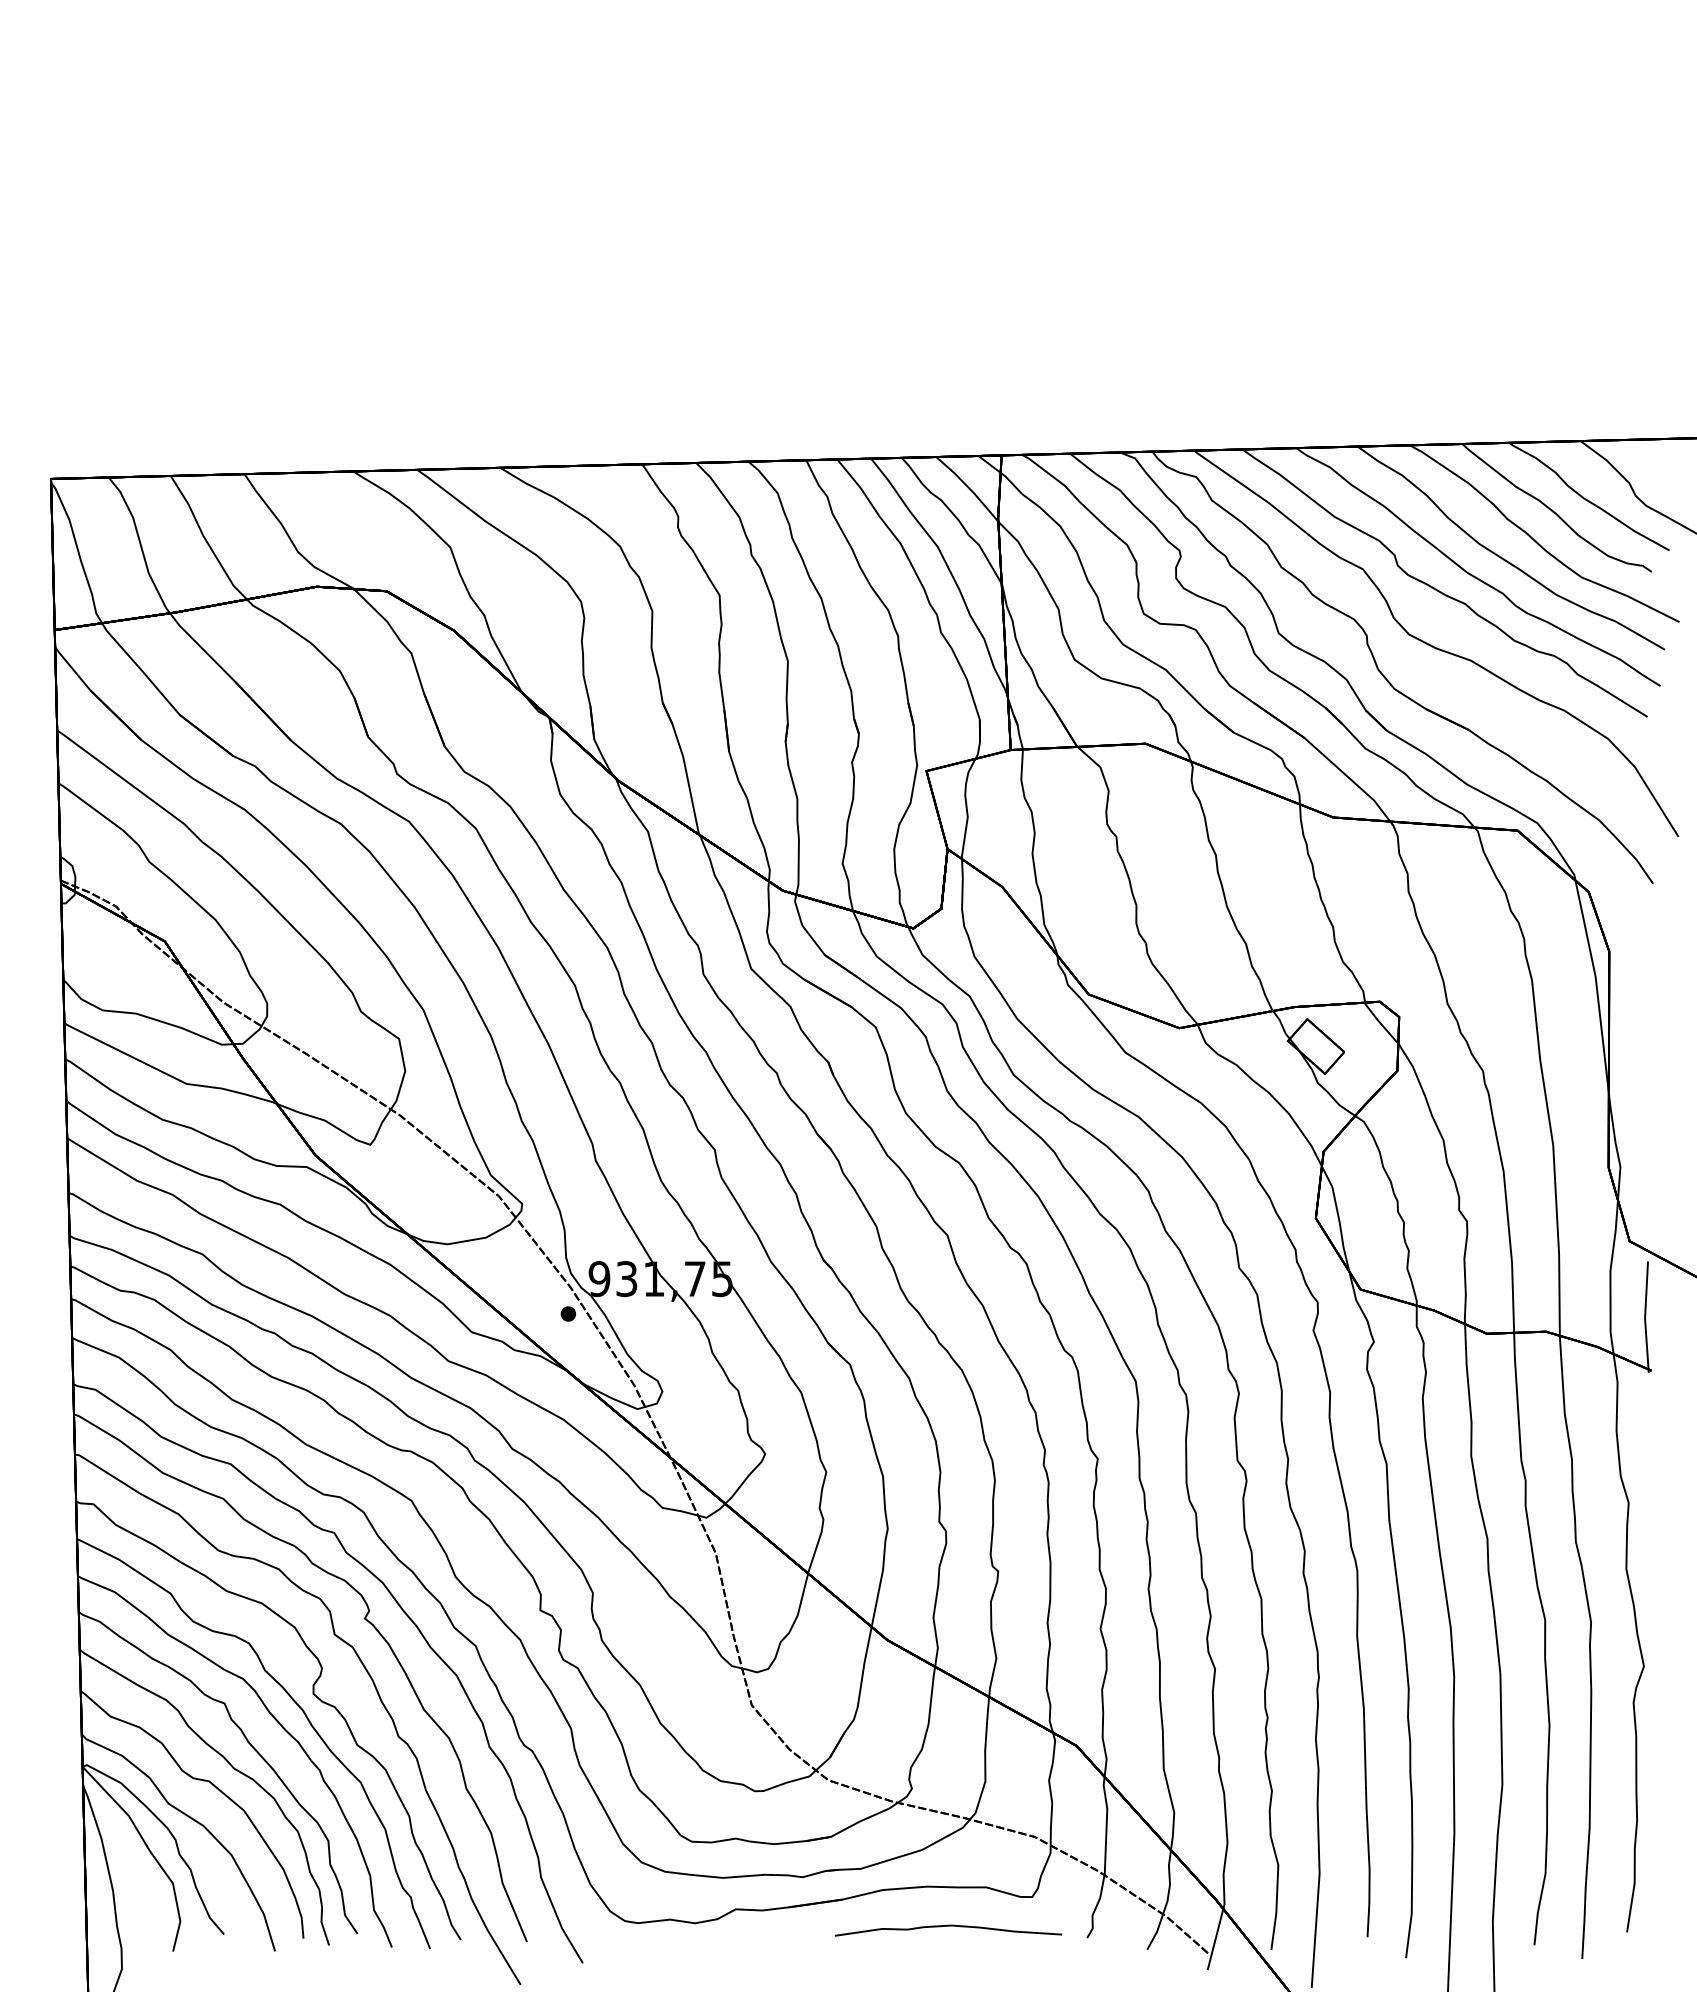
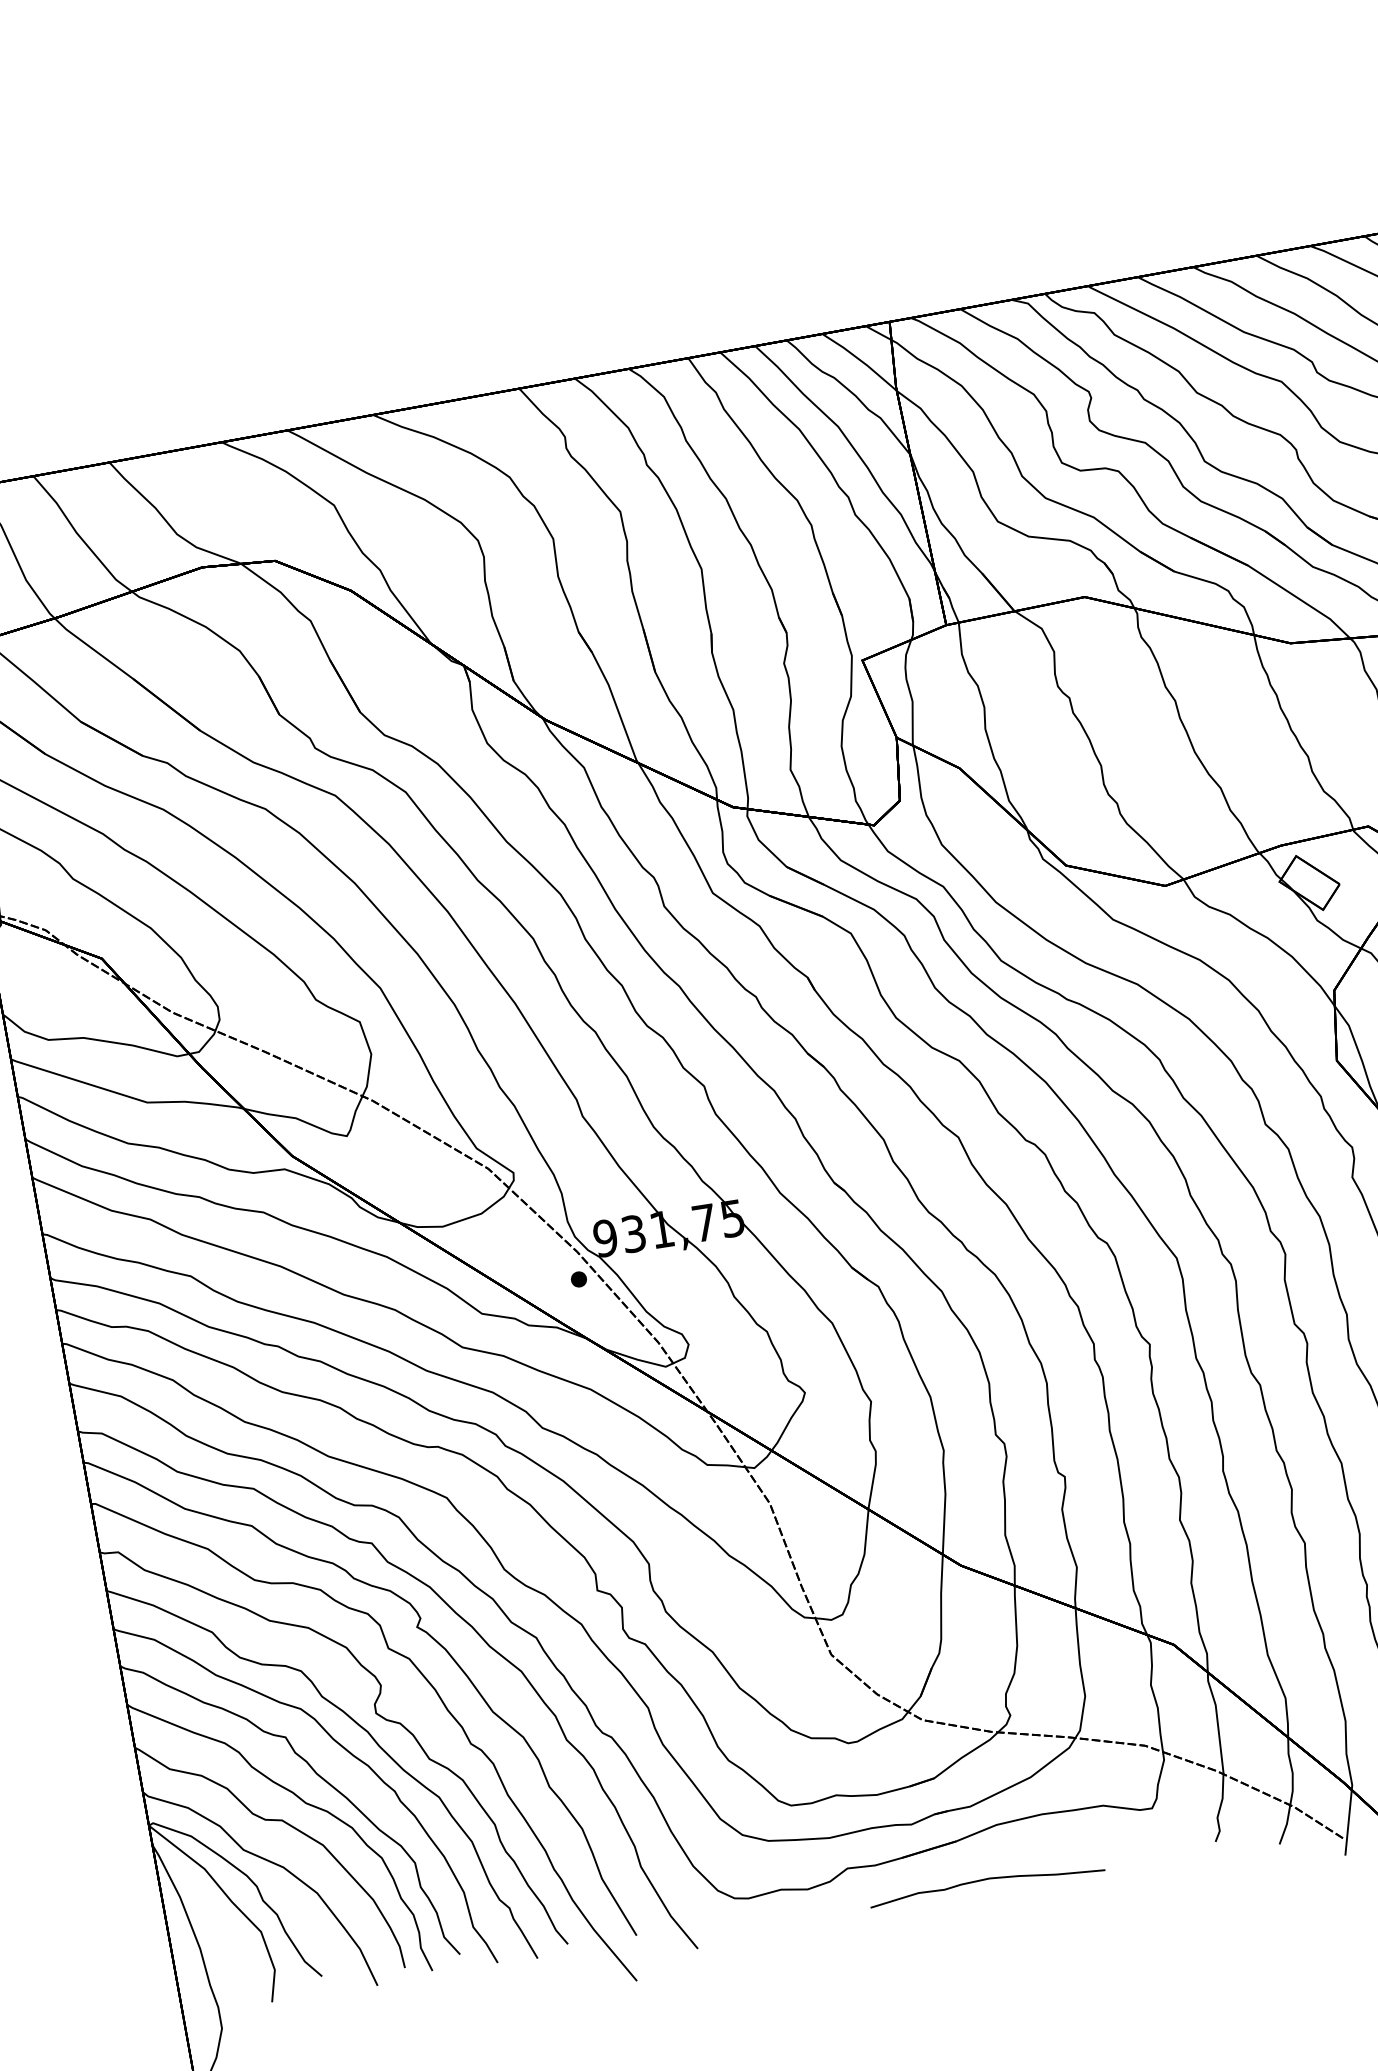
curve: (947, 1926) -> (985, 1880), moved

